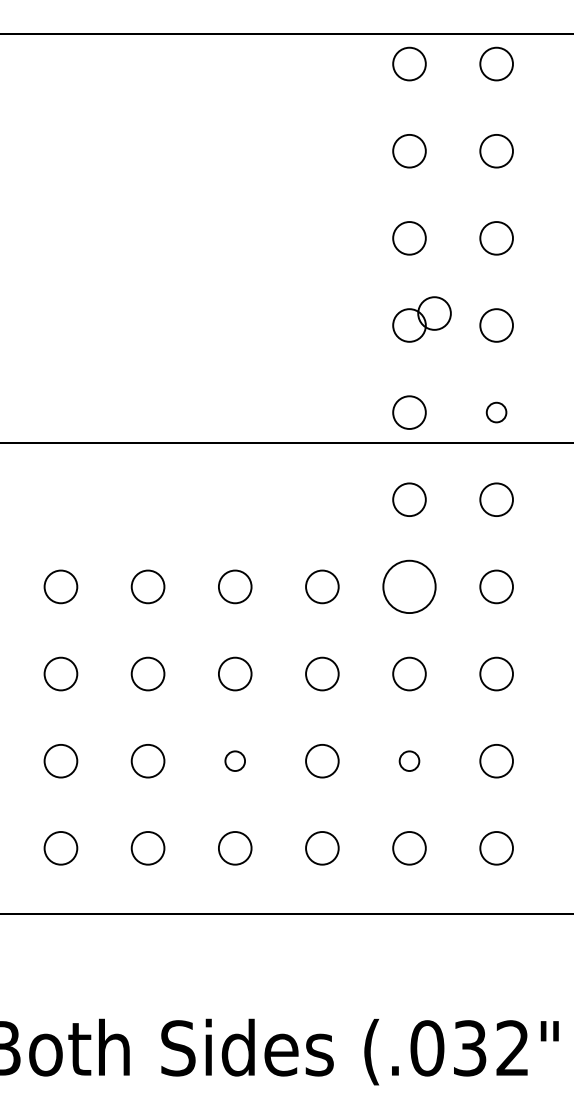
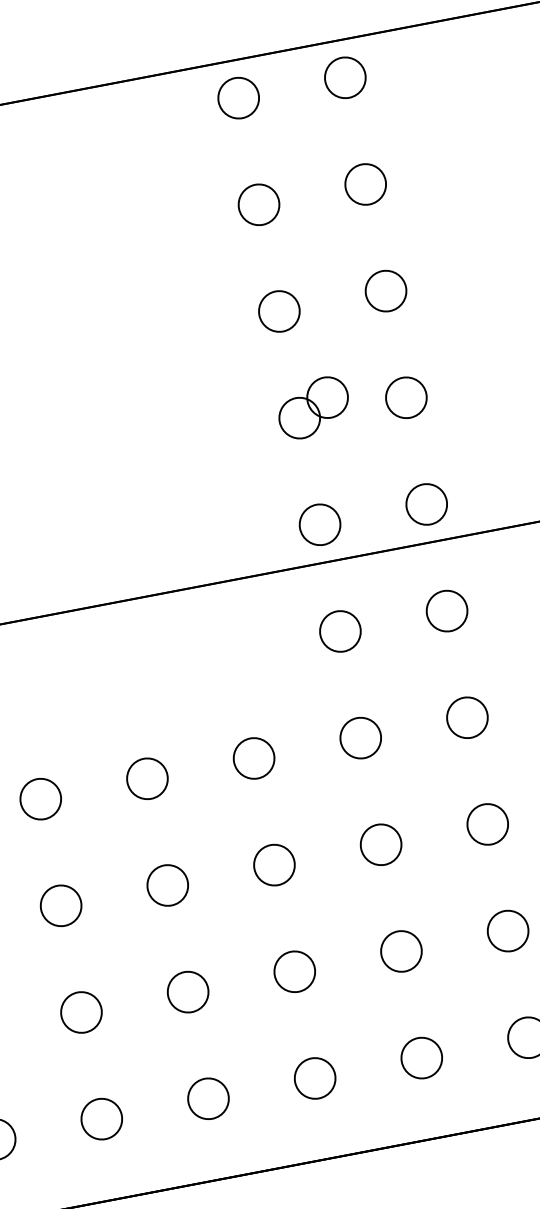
circle: (496, 412) -> (426, 504), size x1.67
circle: (409, 586) -> (360, 737), size x0.62
circle: (234, 760) -> (187, 991), size x1.67
circle: (409, 760) -> (401, 950), size x1.67

